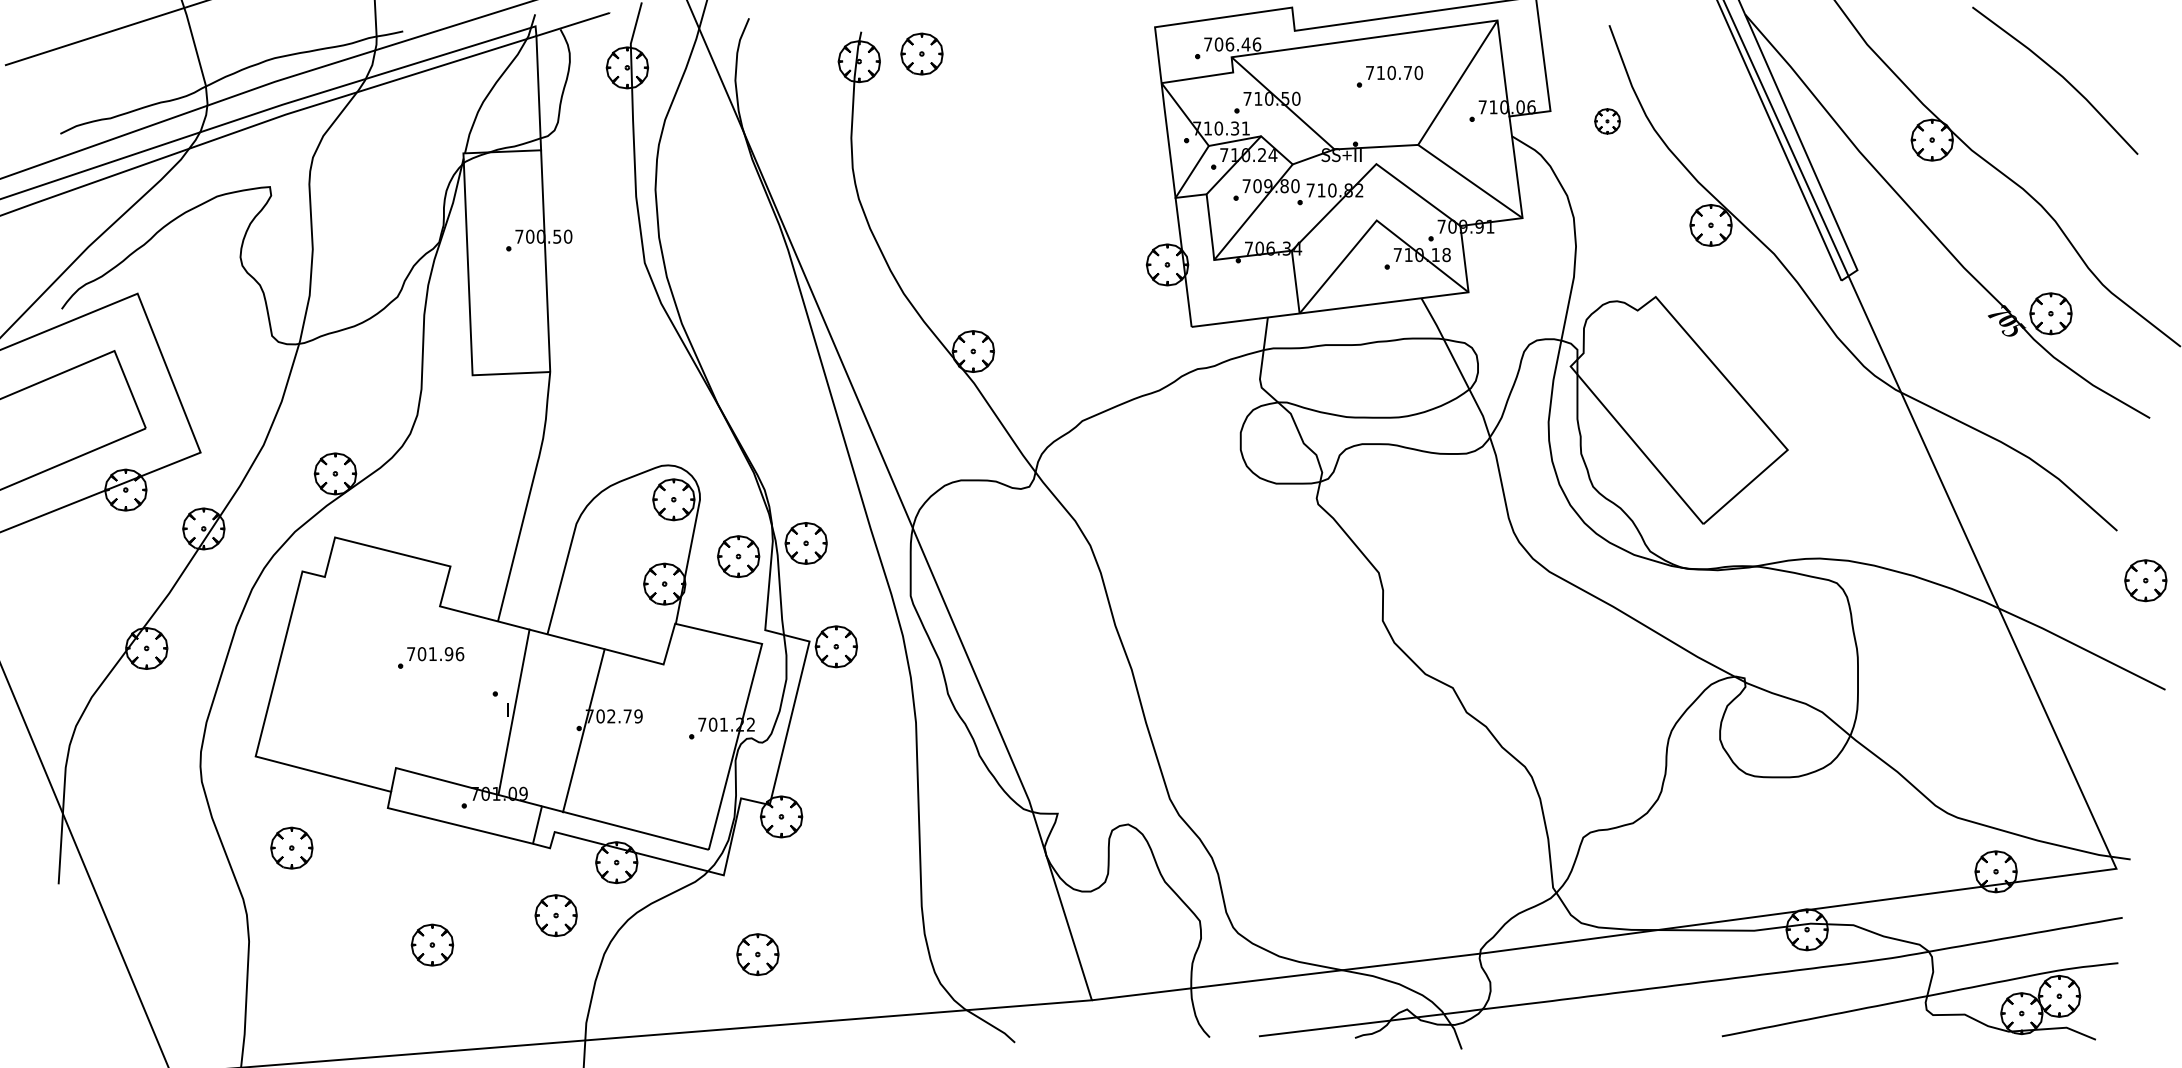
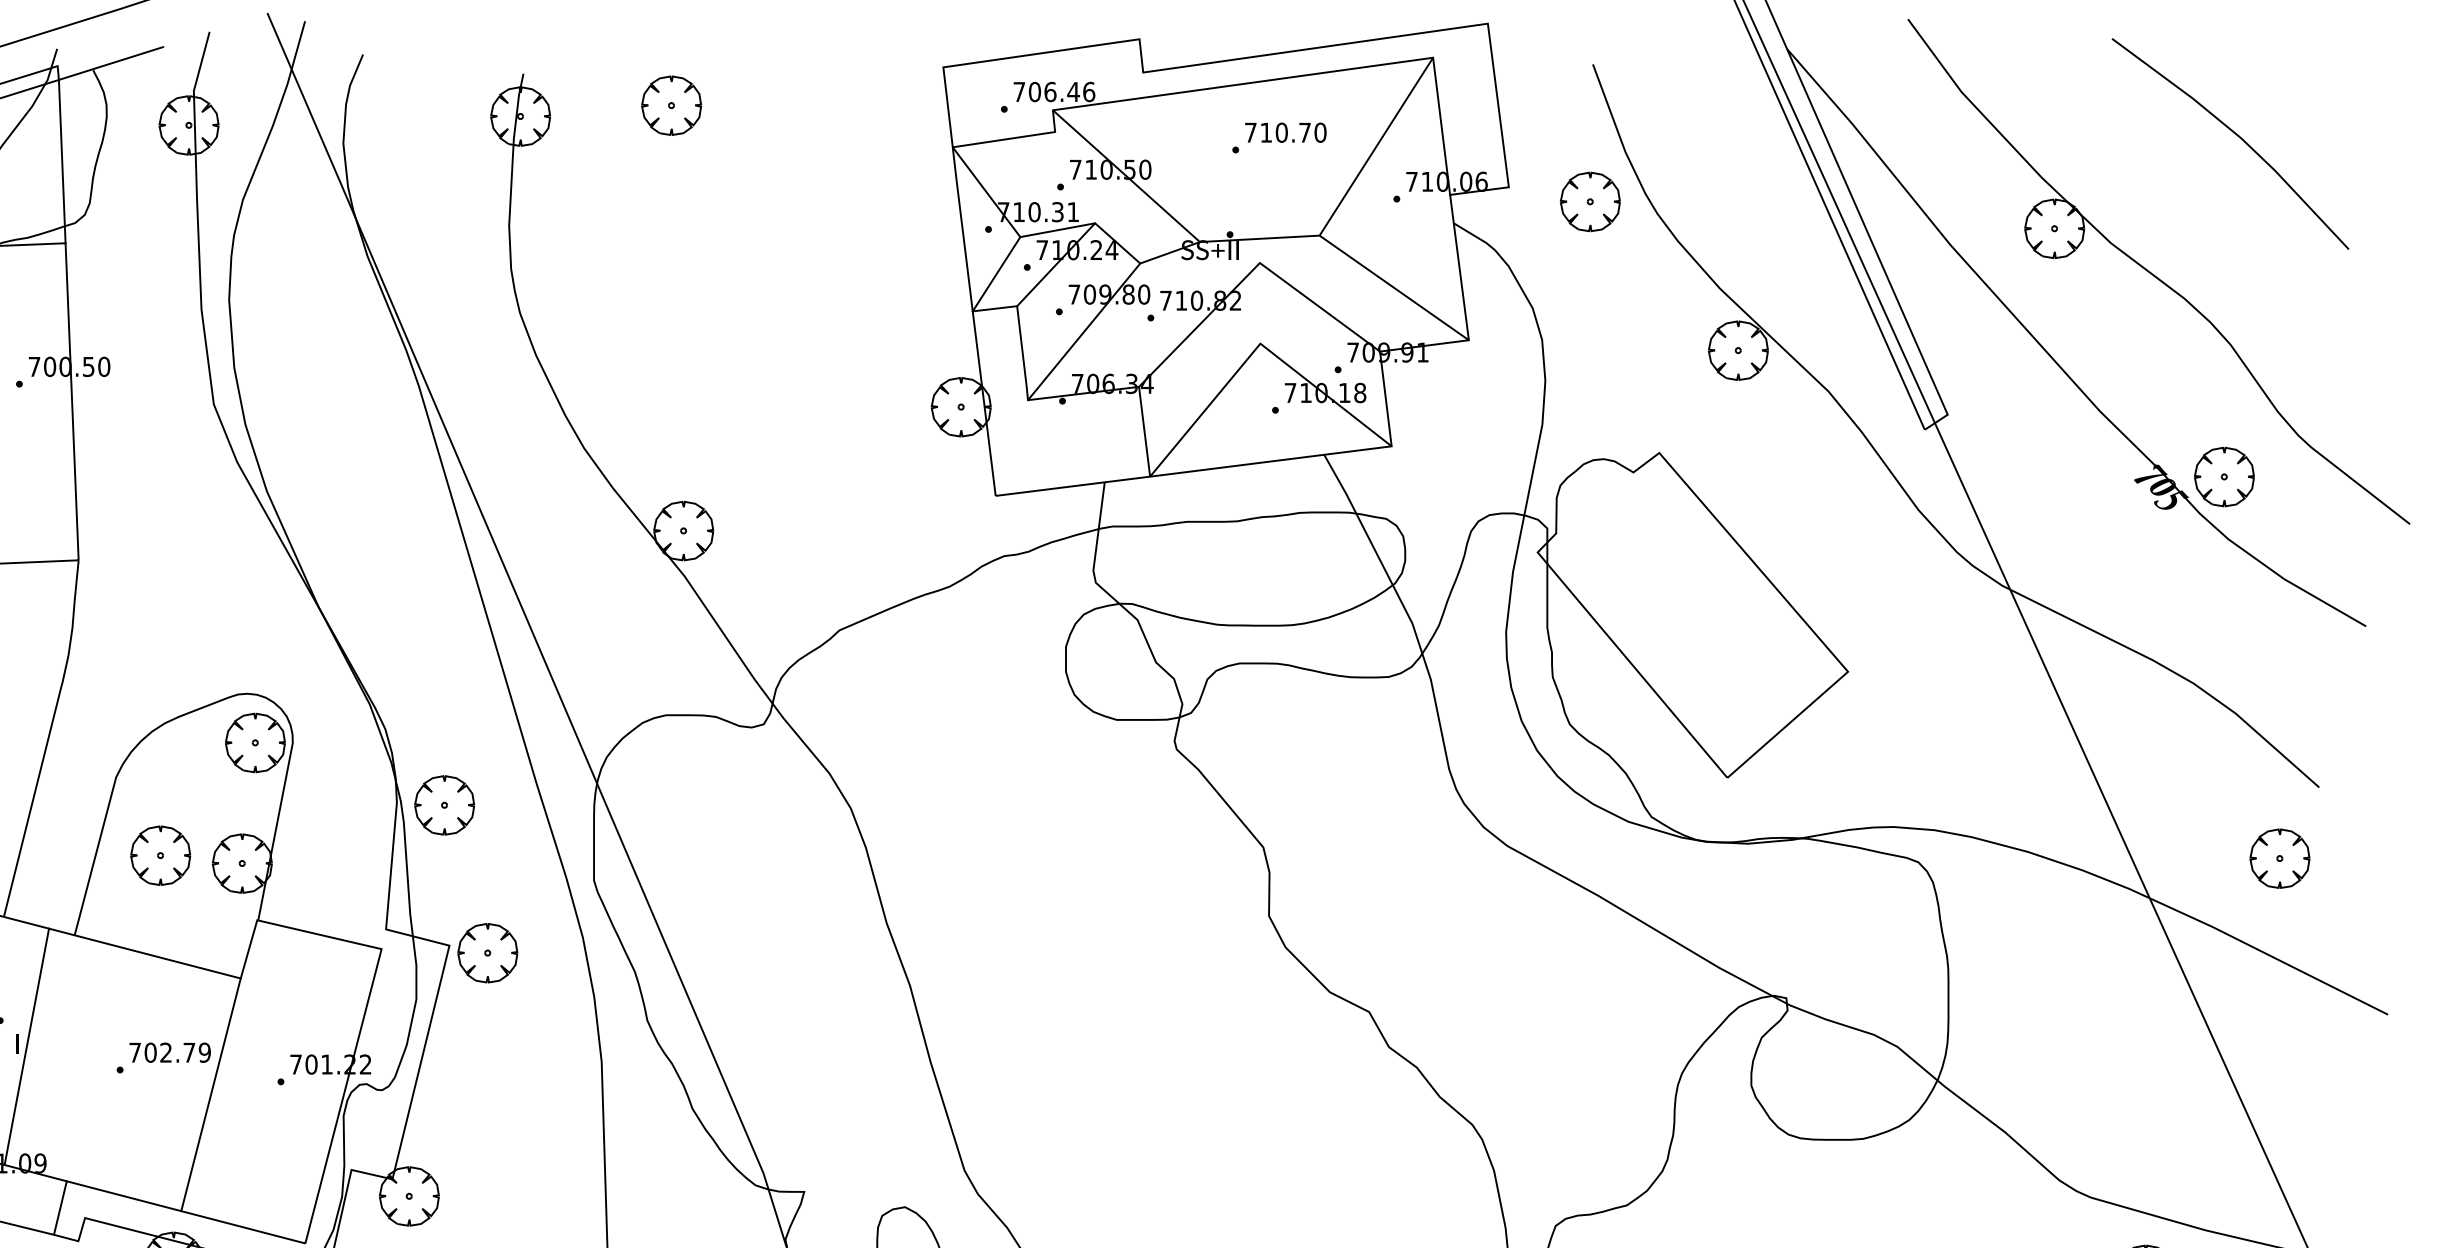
part: (921, 53) -> (670, 104), moved
part: (1607, 121) -> (1590, 202), size x1.67
part: (738, 556) -> (160, 855), moved
part: (2145, 580) -> (2279, 858), moved
line: (583, 730) -> (210, 1094), moved

